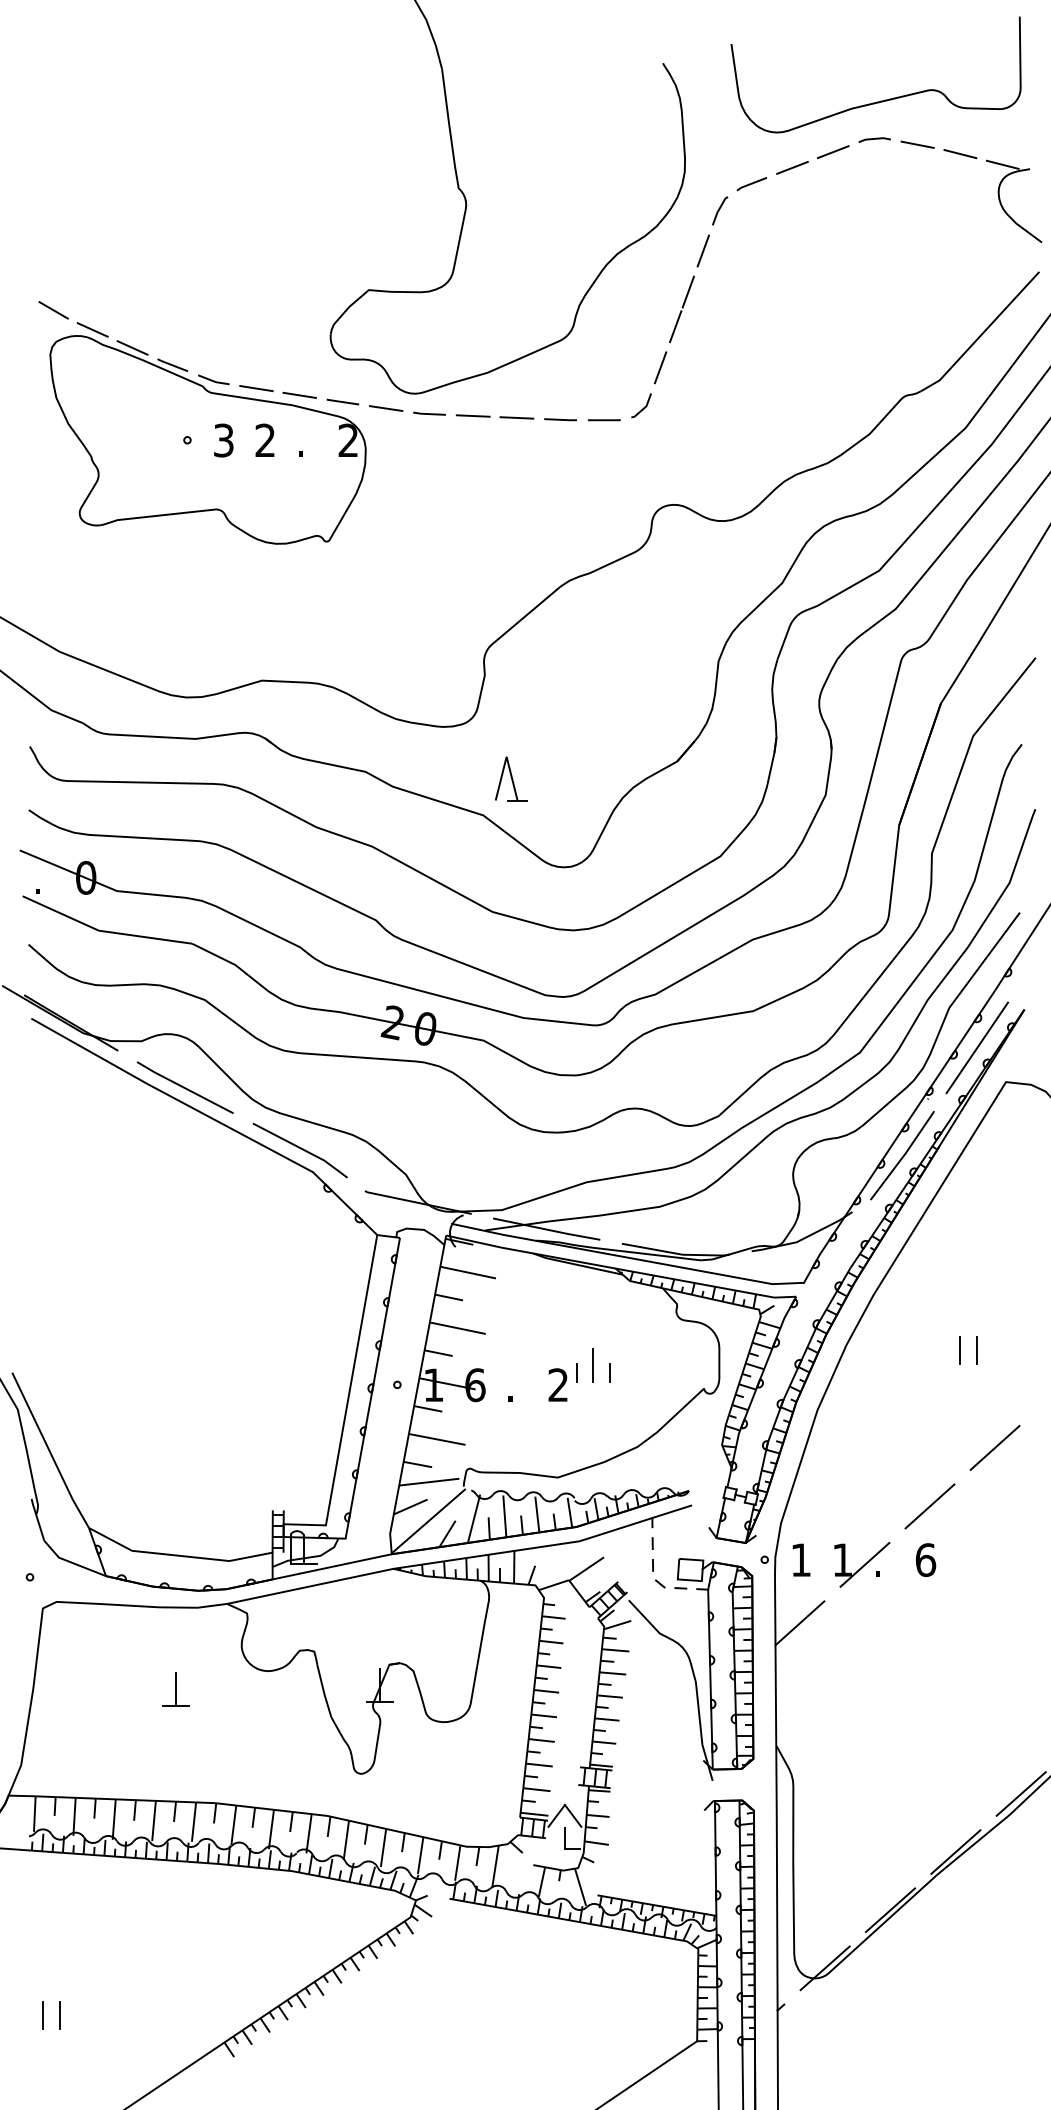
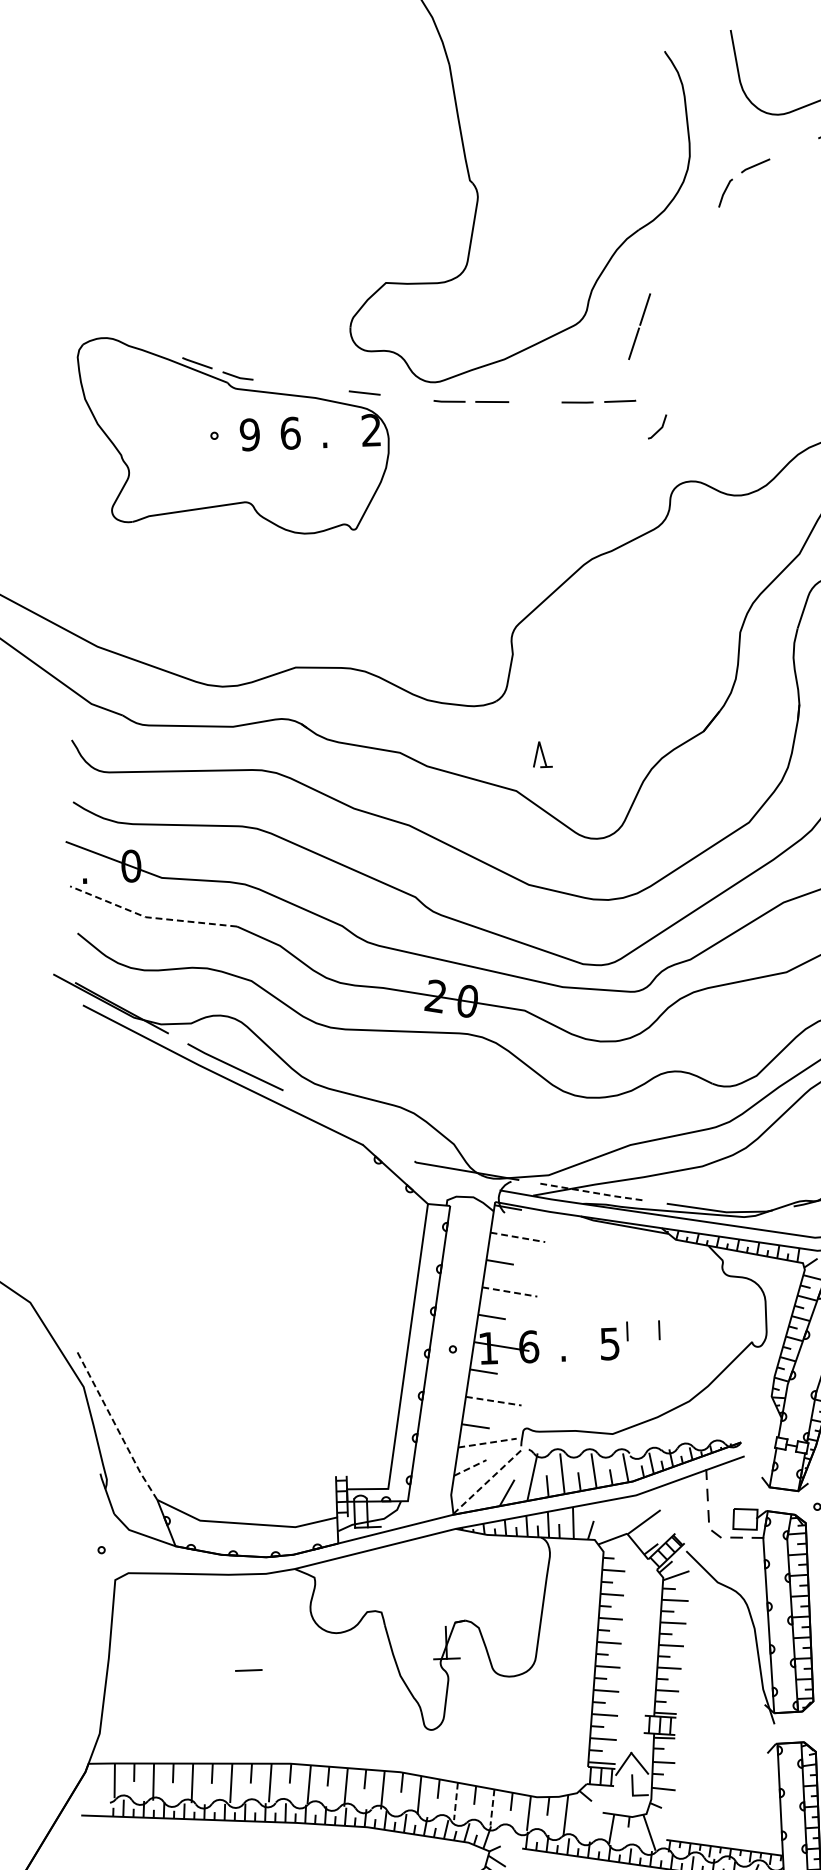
line: (792, 167) -> (794, 148), removed
line: (702, 250) -> (709, 232), removed
line: (53, 310) -> (79, 314), removed
line: (681, 310) -> (639, 327), moved
line: (92, 329) -> (117, 331), removed
line: (132, 347) -> (157, 347), removed
line: (660, 367) -> (673, 347), removed
line: (256, 388) -> (279, 382), removed
line: (299, 394) -> (322, 387), removed
line: (643, 407) -> (659, 428), moved
line: (385, 408) -> (406, 397), removed
line: (516, 417) -> (534, 401), removed
text: (223, 440) -> (249, 434), 3 -> 9
text: (265, 440) -> (290, 433), 2 -> 6
part: (511, 778) -> (542, 754), size x0.6
line: (103, 931) -> (150, 917), solid -> dashed
line: (300, 1149) -> (350, 1123), removed
line: (547, 1229) -> (593, 1192), solid -> dashed
line: (468, 1272) -> (518, 1237), solid -> dashed
line: (457, 1328) -> (509, 1292), solid -> dashed
line: (593, 1365) -> (643, 1323), removed
text: (557, 1385) -> (609, 1344), 2 -> 5
line: (437, 1439) -> (494, 1401), solid -> dashed
line: (49, 1451) -> (116, 1426), solid -> dashed
line: (429, 1482) -> (487, 1443), solid -> dashed
line: (411, 1506) -> (471, 1467), solid -> dashed
line: (429, 1520) -> (489, 1480), solid -> dashed
line: (176, 1689) -> (248, 1654), removed
line: (383, 1848) -> (455, 1801), solid -> dashed
line: (420, 1855) -> (492, 1807), solid -> dashed

